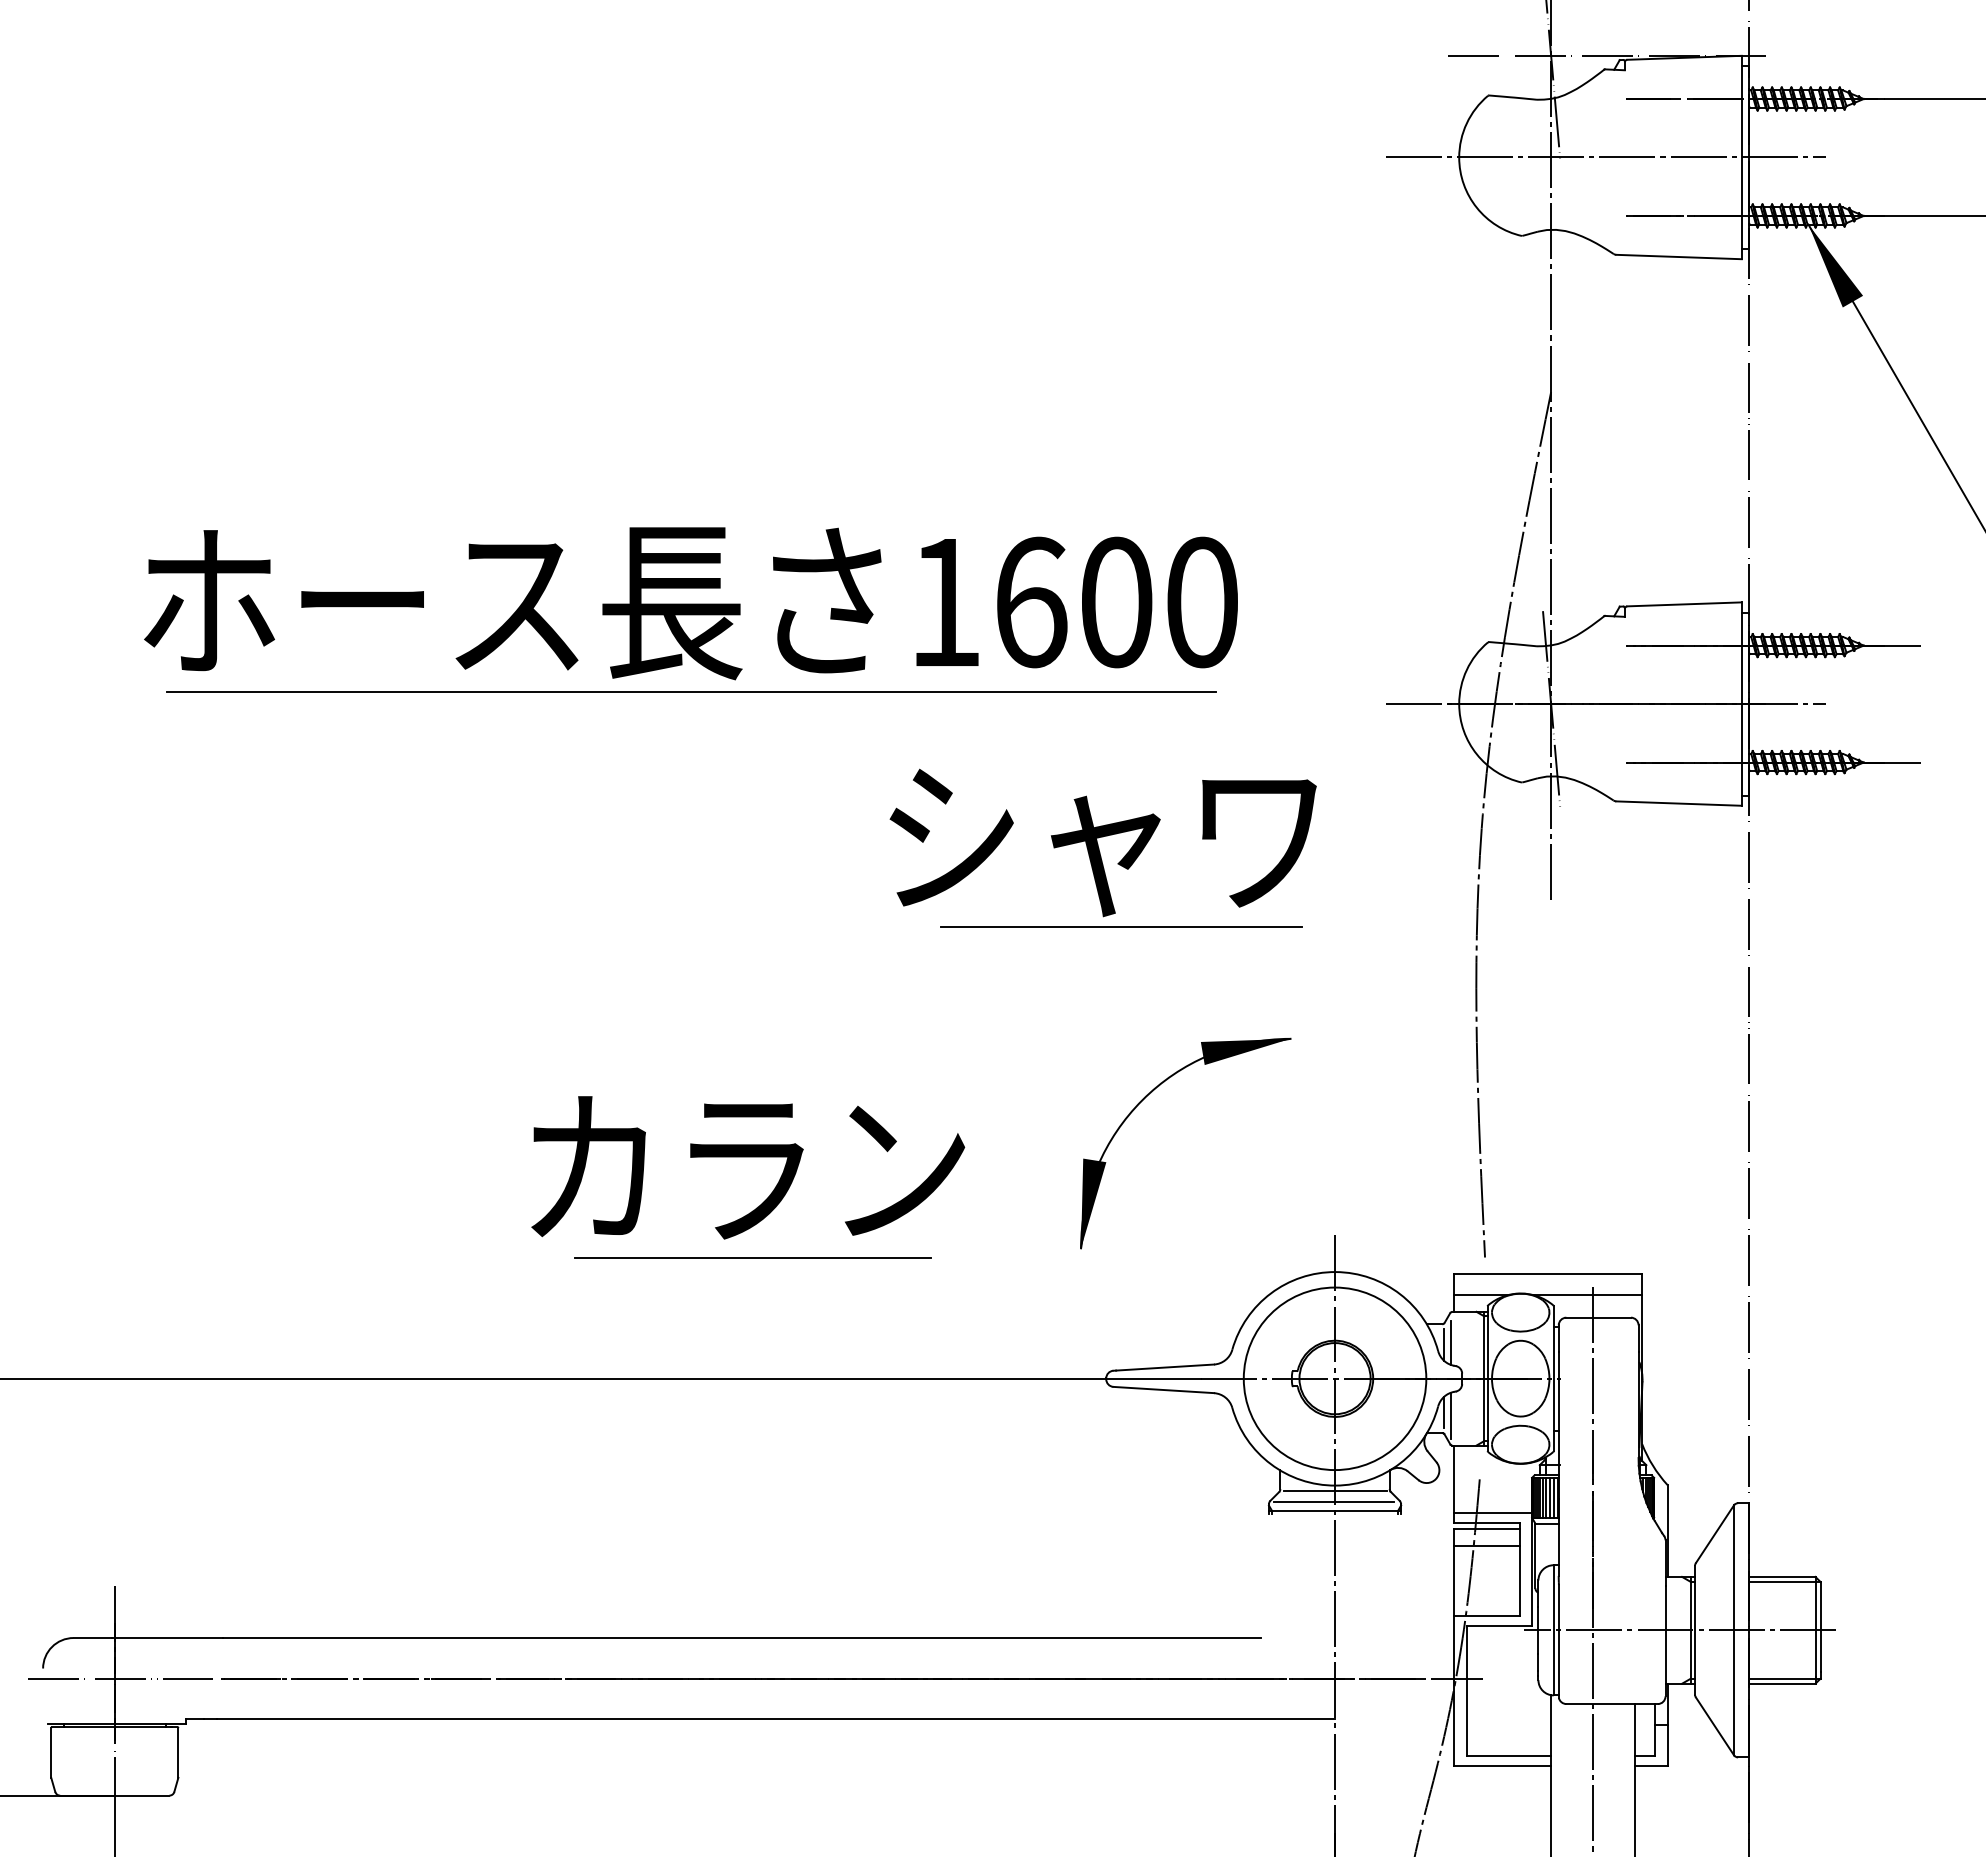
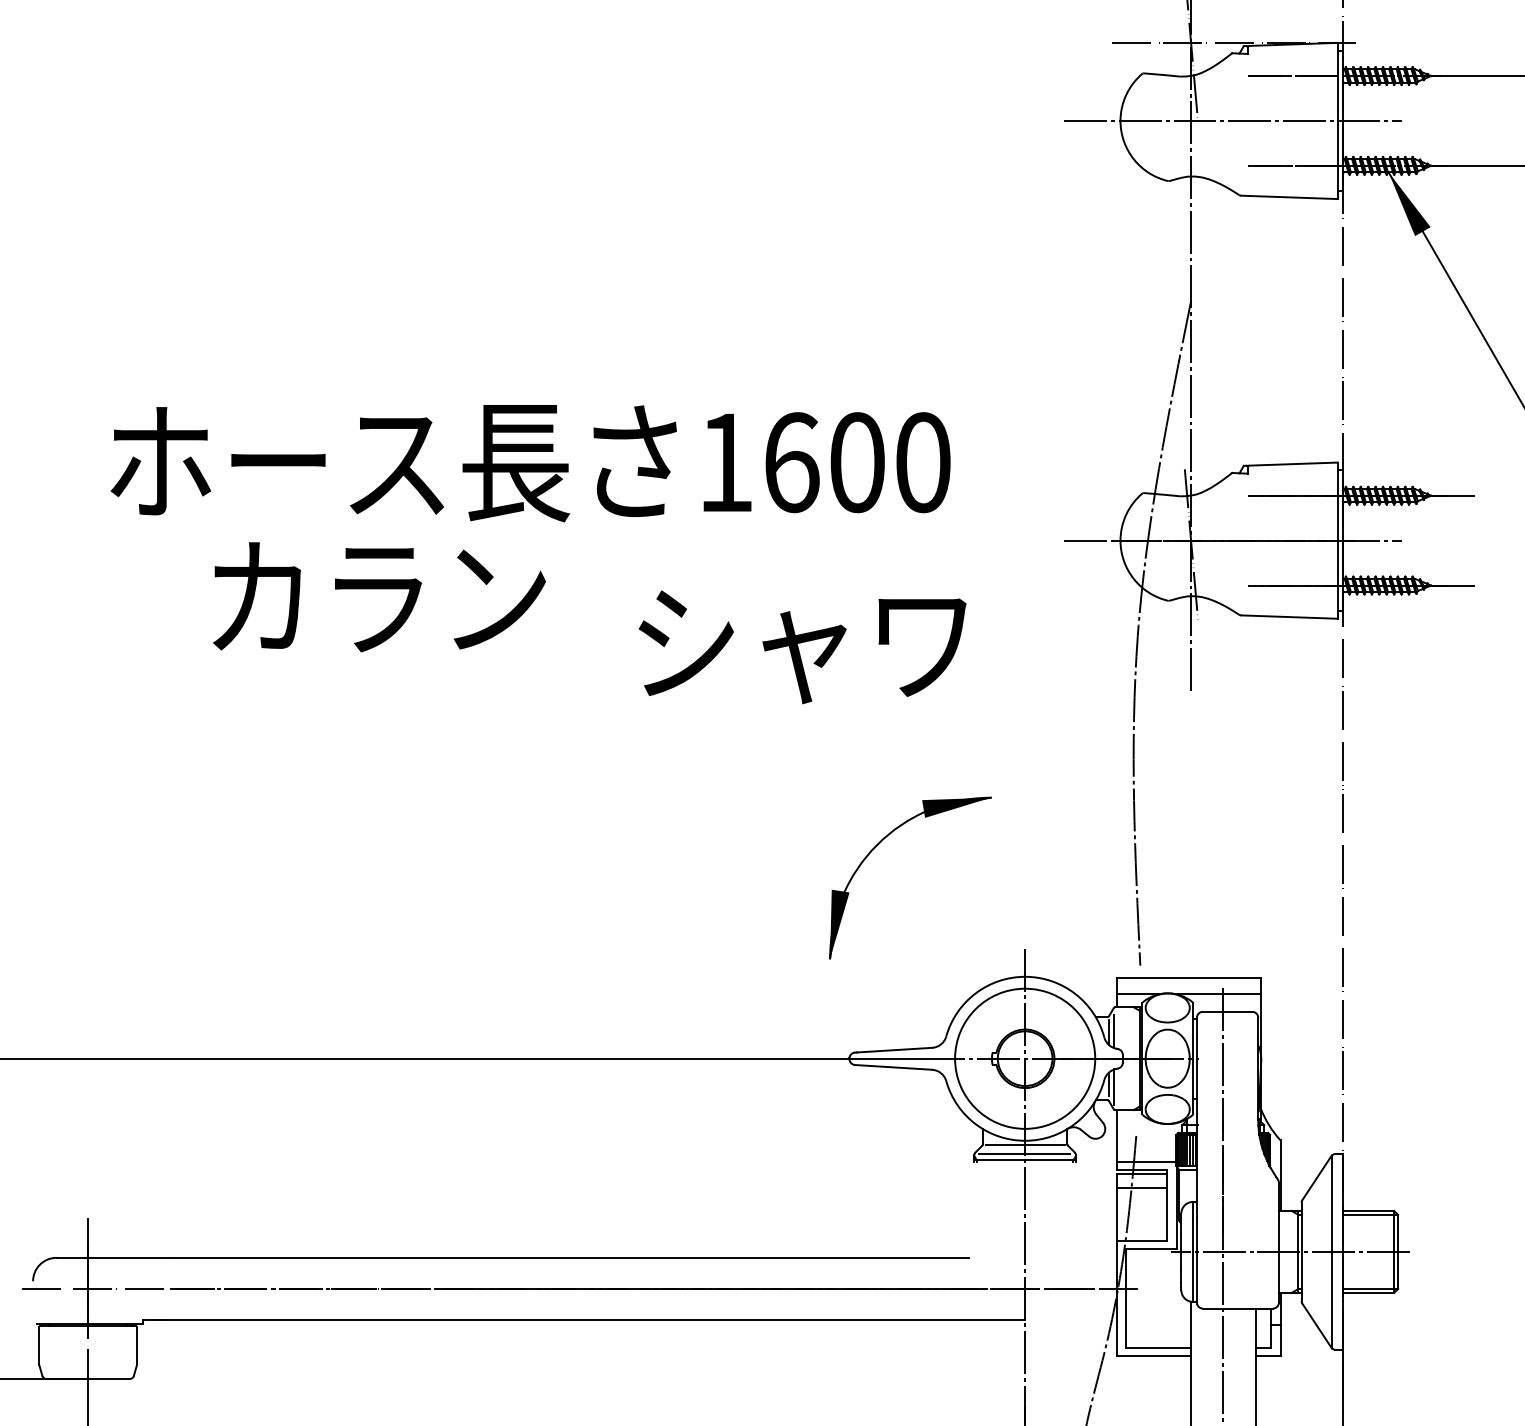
line: (690, 691) -> (530, 531), removed
text: (1102, 842) -> (802, 646), moved
line: (1121, 927) -> (861, 712), removed
text: (748, 1167) -> (379, 597), moved
line: (752, 1258) -> (577, 966), removed

